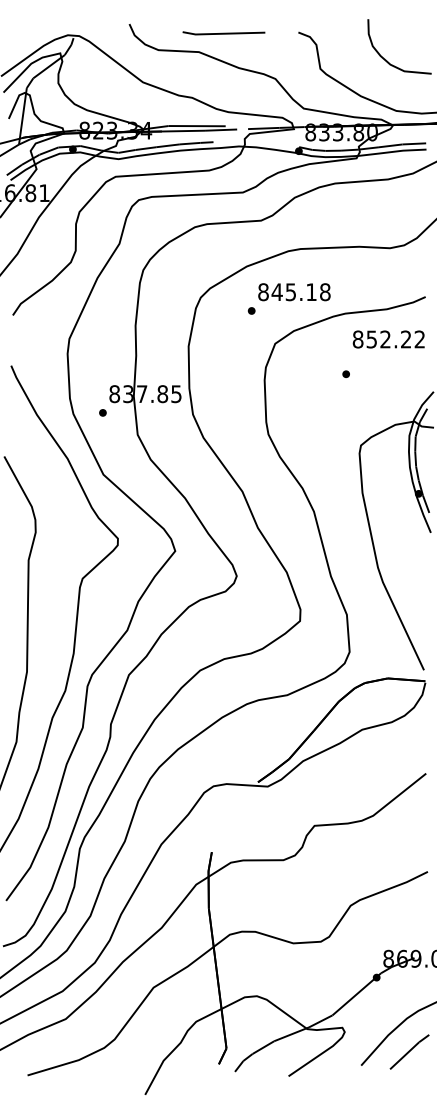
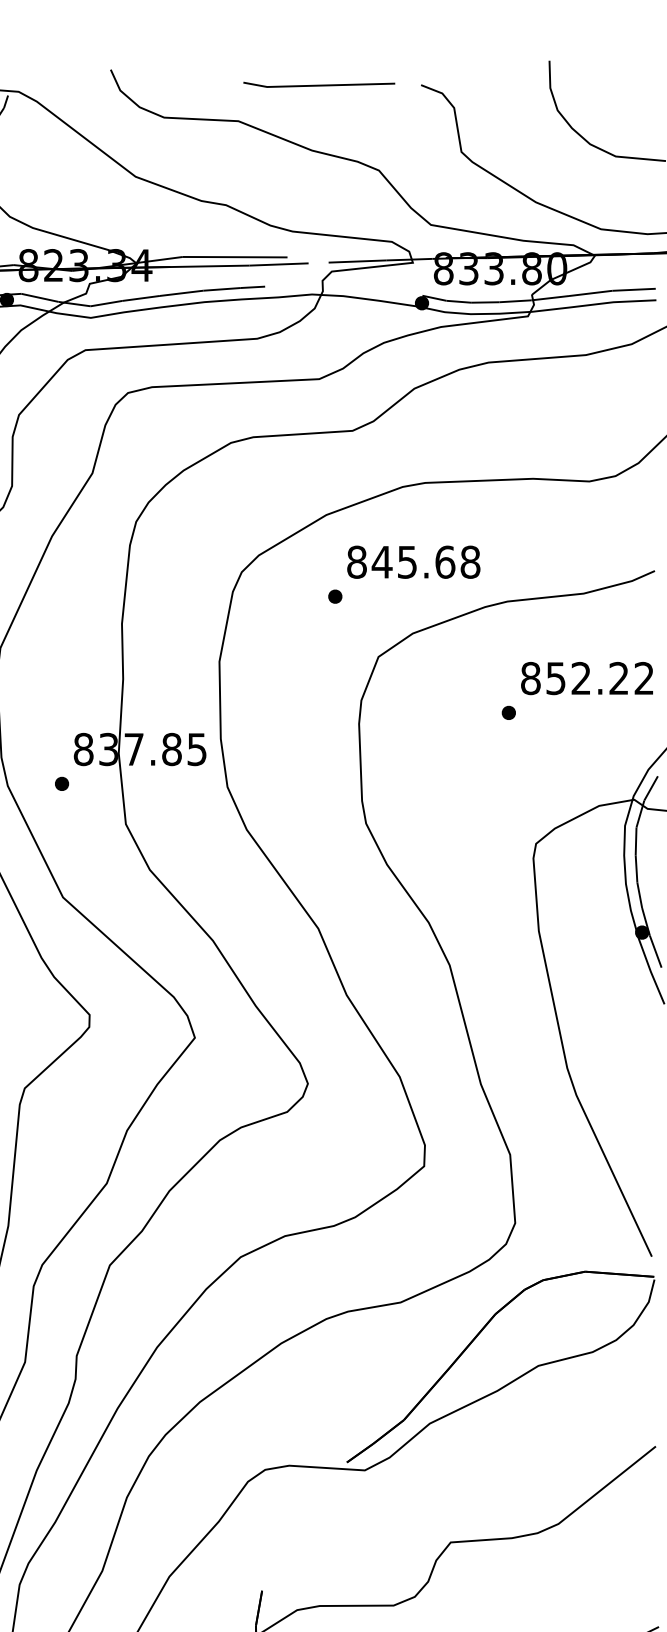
line: (223, 33) -> (318, 85), moved
text: (311, 292) -> (445, 562), 845.18 -> 845.68
text: (388, 339) -> (586, 678), moved

